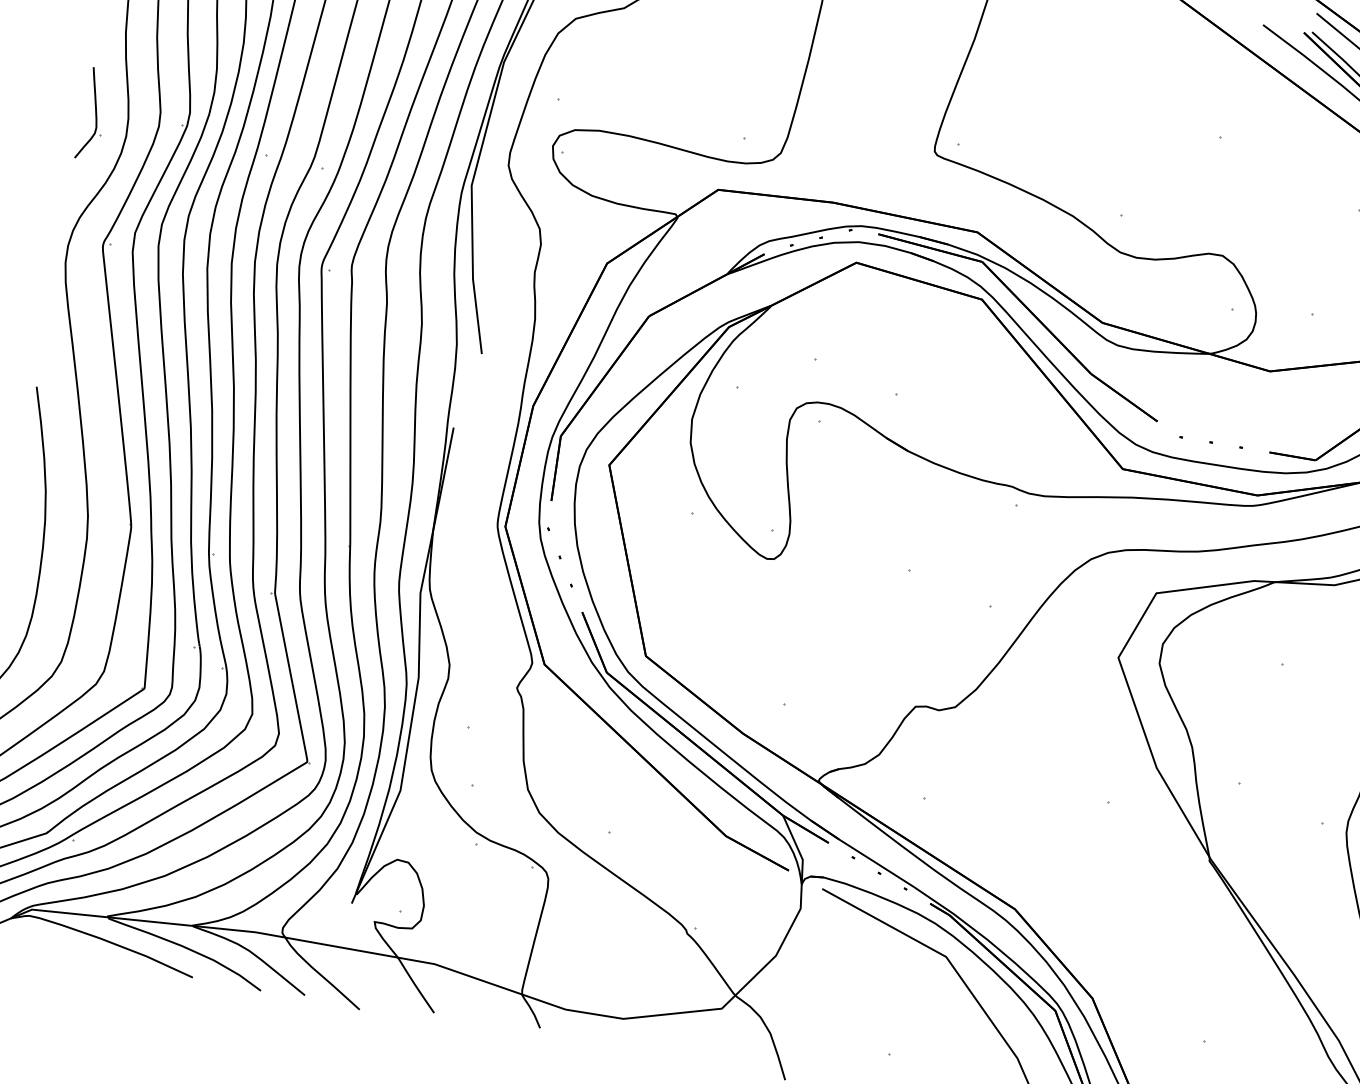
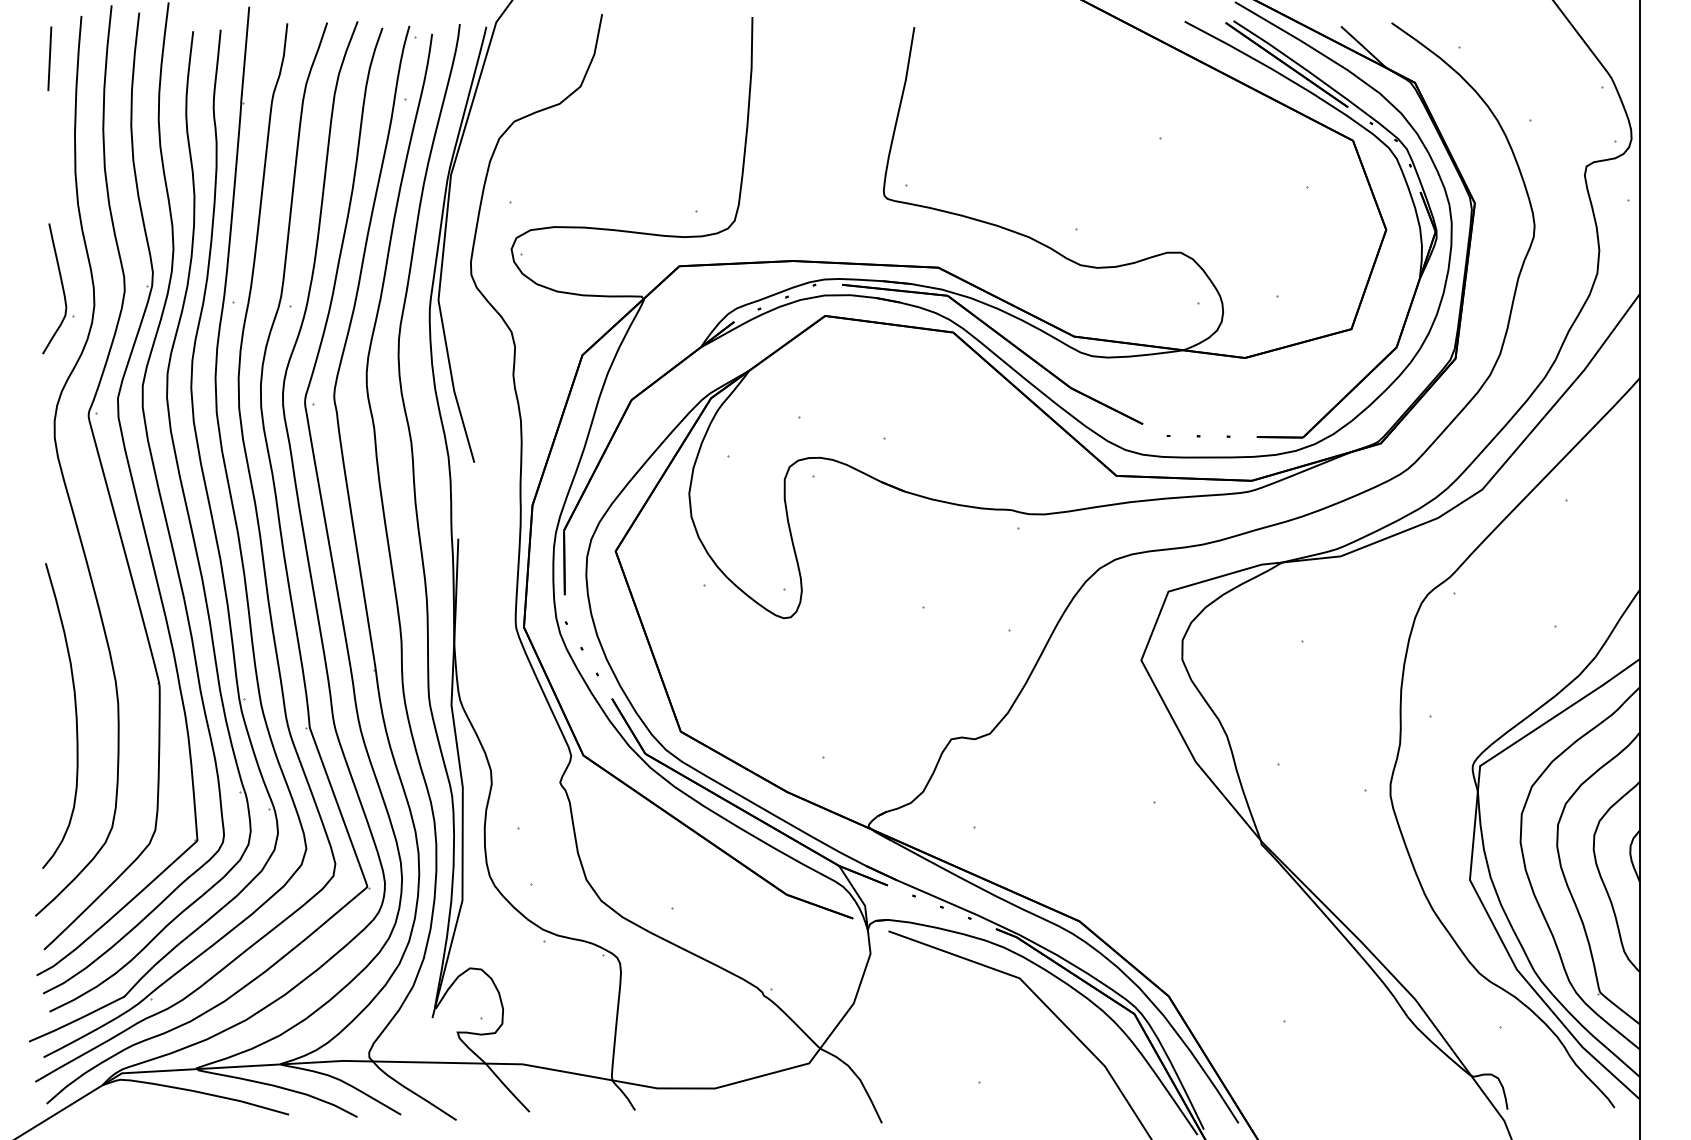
part: (92, 113) -> (58, 288), size x1.43

